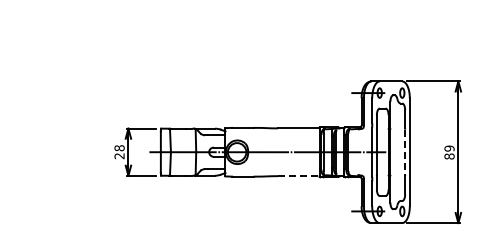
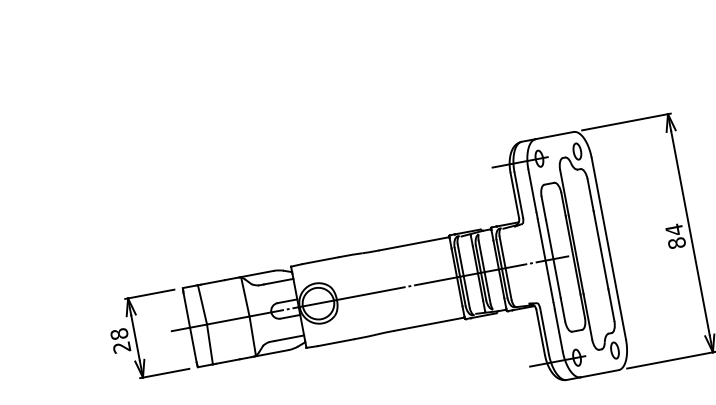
text: (449, 148) -> (674, 229), 89 -> 84
line: (405, 152) -> (601, 250), dashed -> solid
line: (298, 176) -> (429, 324), dashed -> solid

